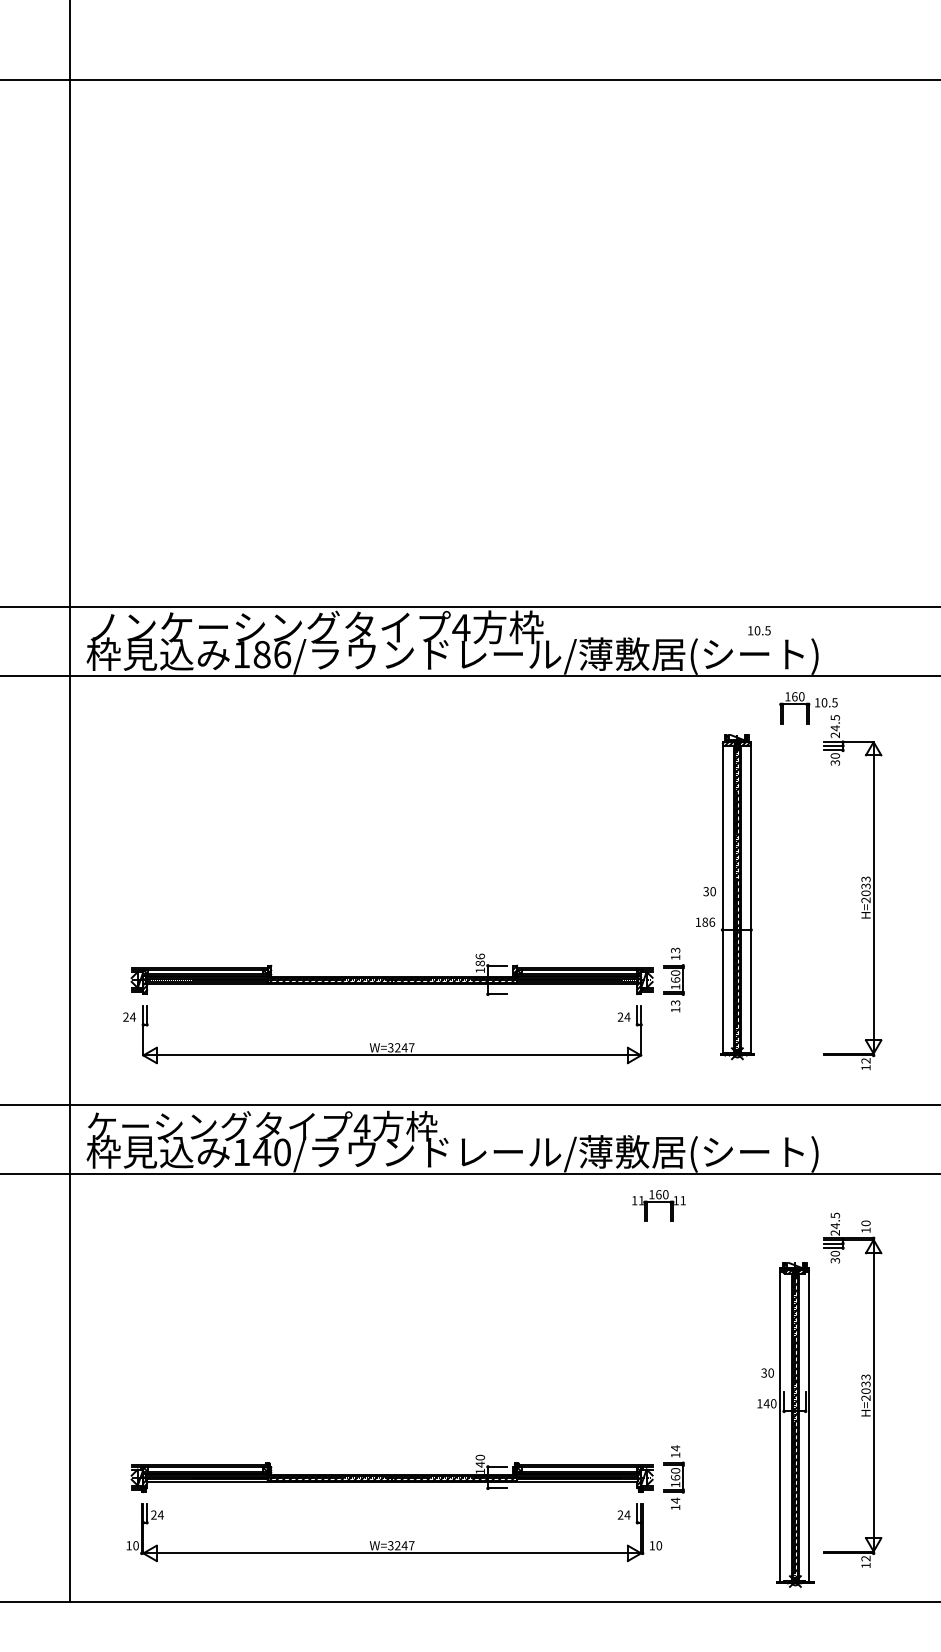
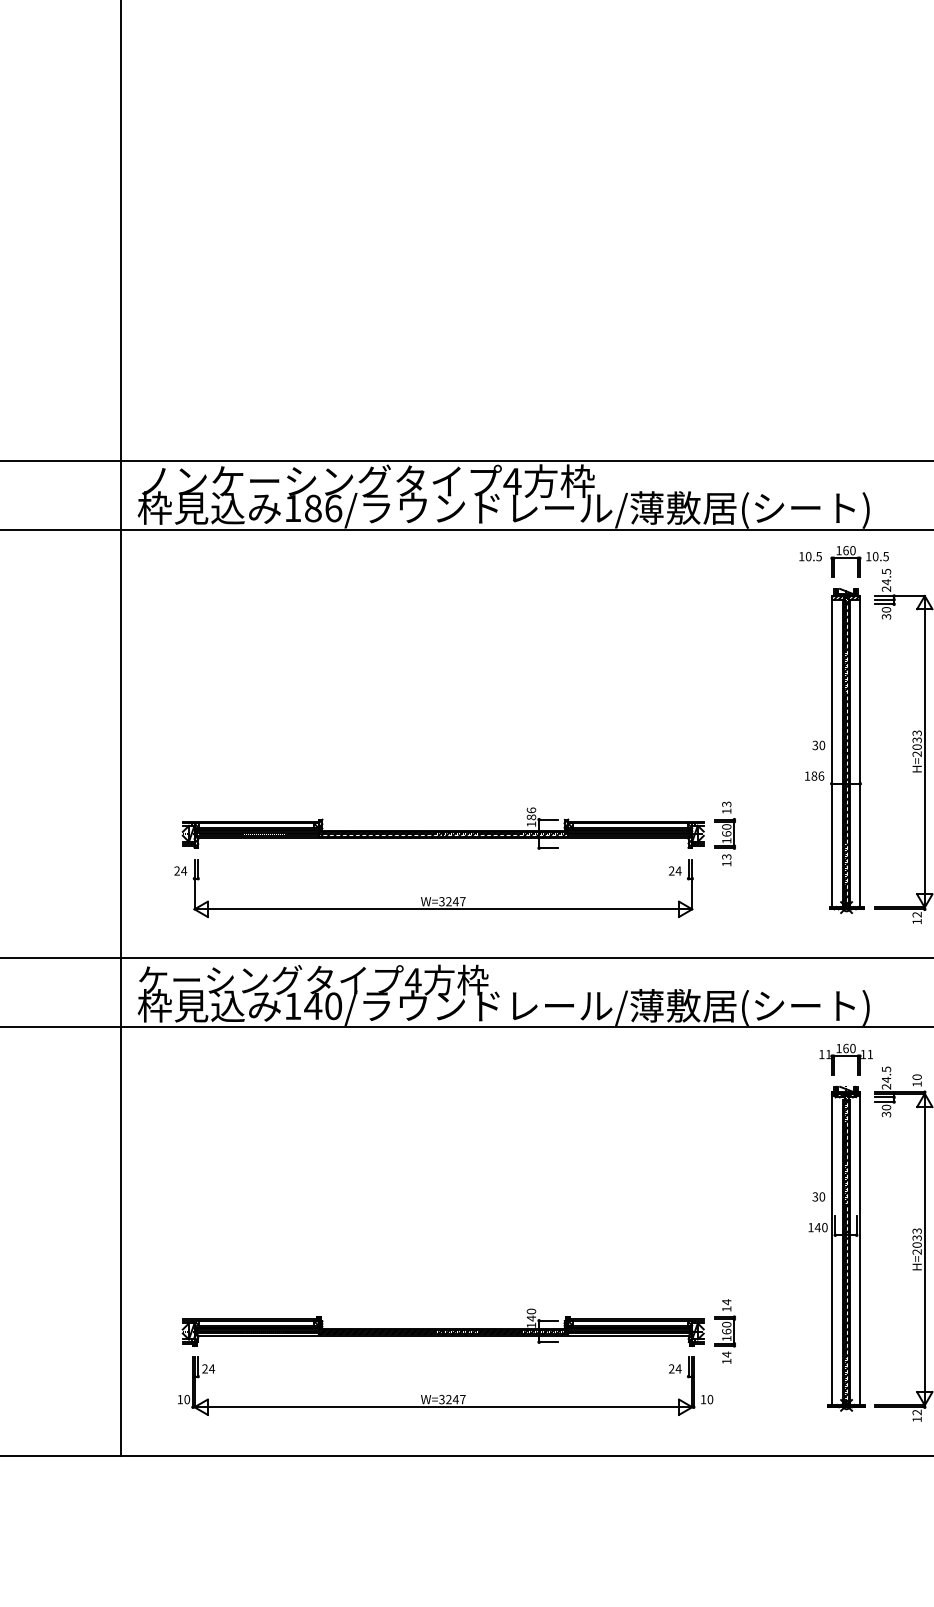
text: (759, 630) -> (810, 556), moved
part: (725, 897) -> (834, 751), moved
part: (658, 1205) -> (845, 1059), moved
part: (785, 1424) -> (836, 1248), moved

